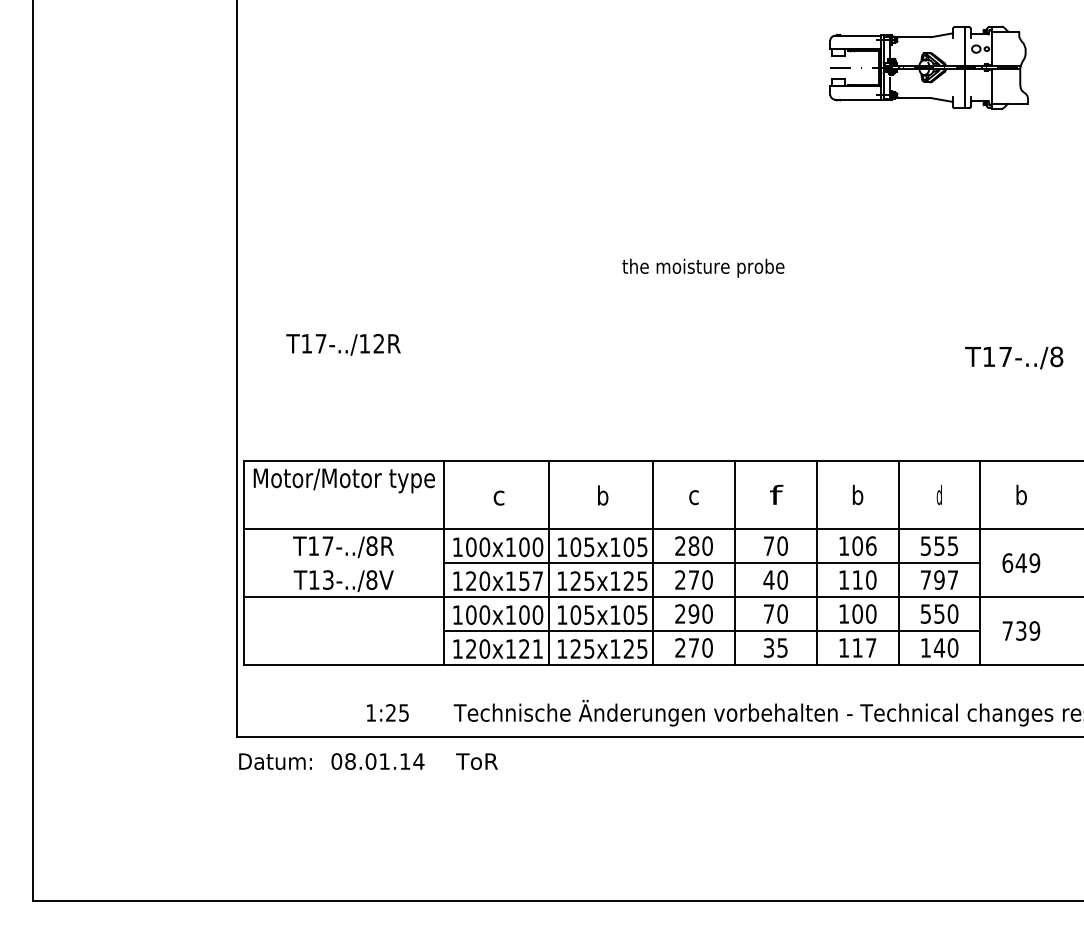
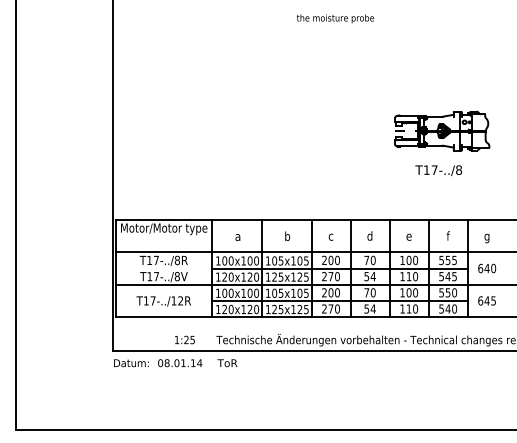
part: (929, 66) -> (442, 130), moved
text: (703, 267) -> (335, 18), moved
text: (342, 345) -> (163, 301), moved
text: (1013, 357) -> (438, 170), moved
text: (776, 493) -> (370, 235), f -> d
text: (856, 493) -> (408, 235), b -> e
text: (938, 493) -> (447, 235), d -> f
text: (497, 498) -> (237, 237), c -> a
text: (1019, 498) -> (486, 237), b -> g
text: (871, 544) -> (415, 259), 106 -> 100
text: (692, 546) -> (330, 260), 280 -> 200
text: (1034, 563) -> (493, 268), 649 -> 640
text: (328, 579) -> (156, 276), T13-../8V -> T17-../8V
text: (531, 579) -> (253, 276), 120x157 -> 120x120
text: (774, 579) -> (369, 276), 40 -> 54
text: (938, 579) -> (447, 276), 797 -> 545
text: (692, 613) -> (330, 292), 290 -> 200
text: (1022, 630) -> (487, 300), 739 -> 645
text: (774, 646) -> (369, 308), 35 -> 54
text: (871, 646) -> (415, 308), 117 -> 110
text: (925, 646) -> (441, 308), 140 -> 540
text: (537, 648) -> (256, 309), 120x121 -> 120x120

